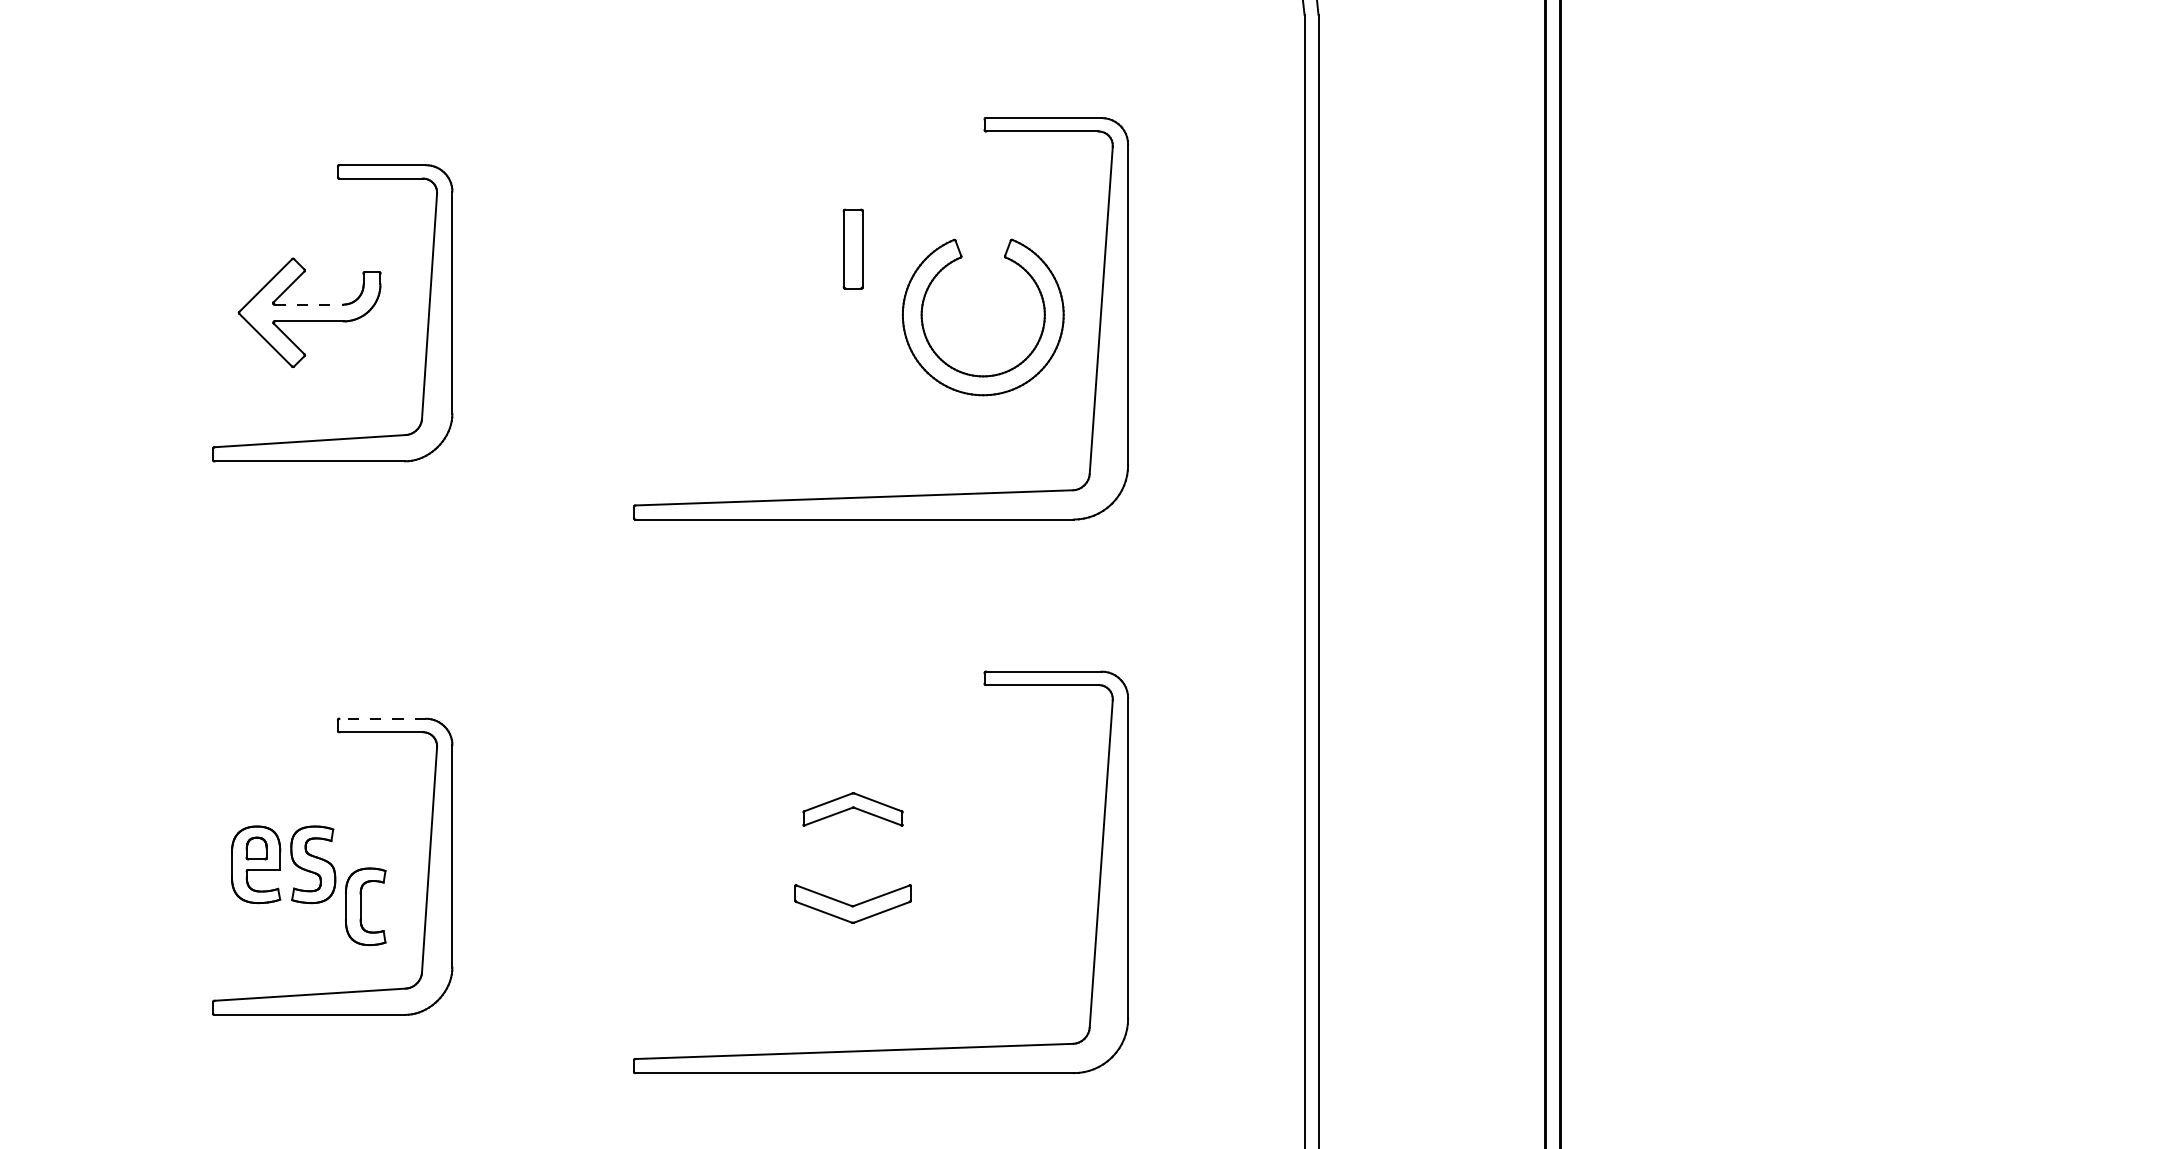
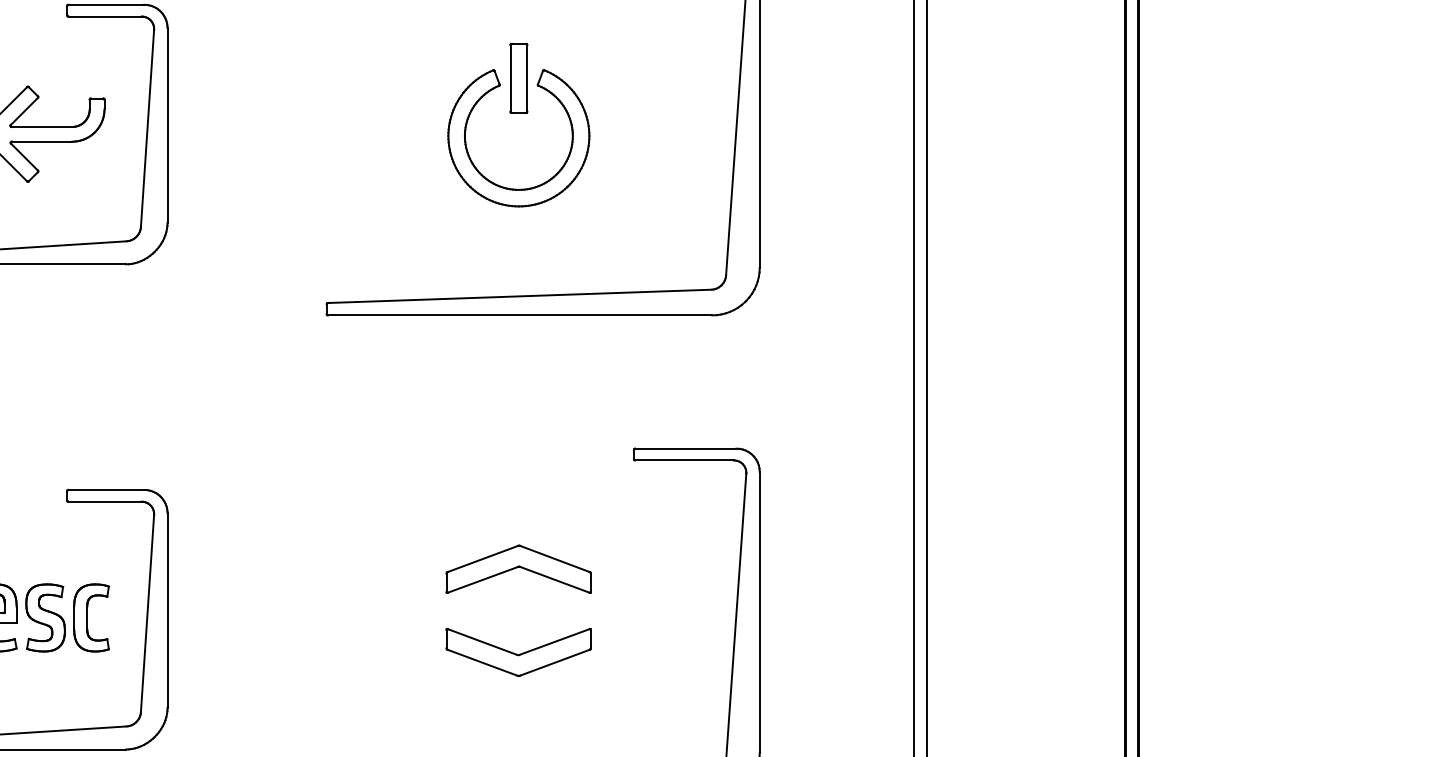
line: (309, 304) -> (42, 126), dashed -> solid
part: (969, 373) -> (506, 187), moved
line: (382, 718) -> (106, 489), dashed -> solid
part: (852, 809) -> (518, 569), size x1.67
part: (852, 903) -> (518, 651), size x1.43
part: (365, 906) -> (91, 617), moved

